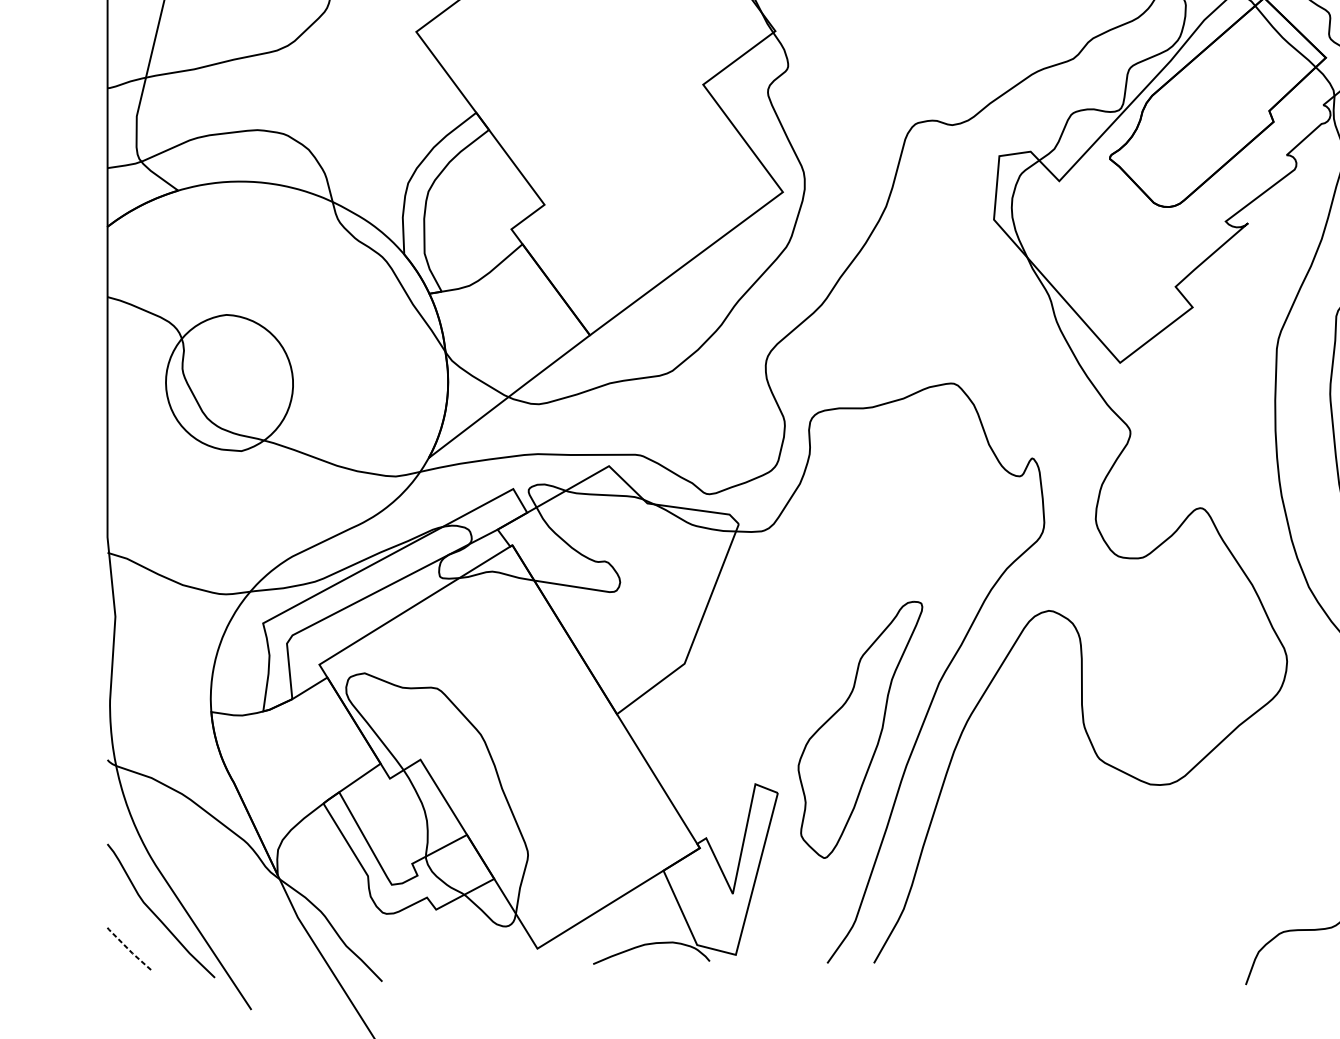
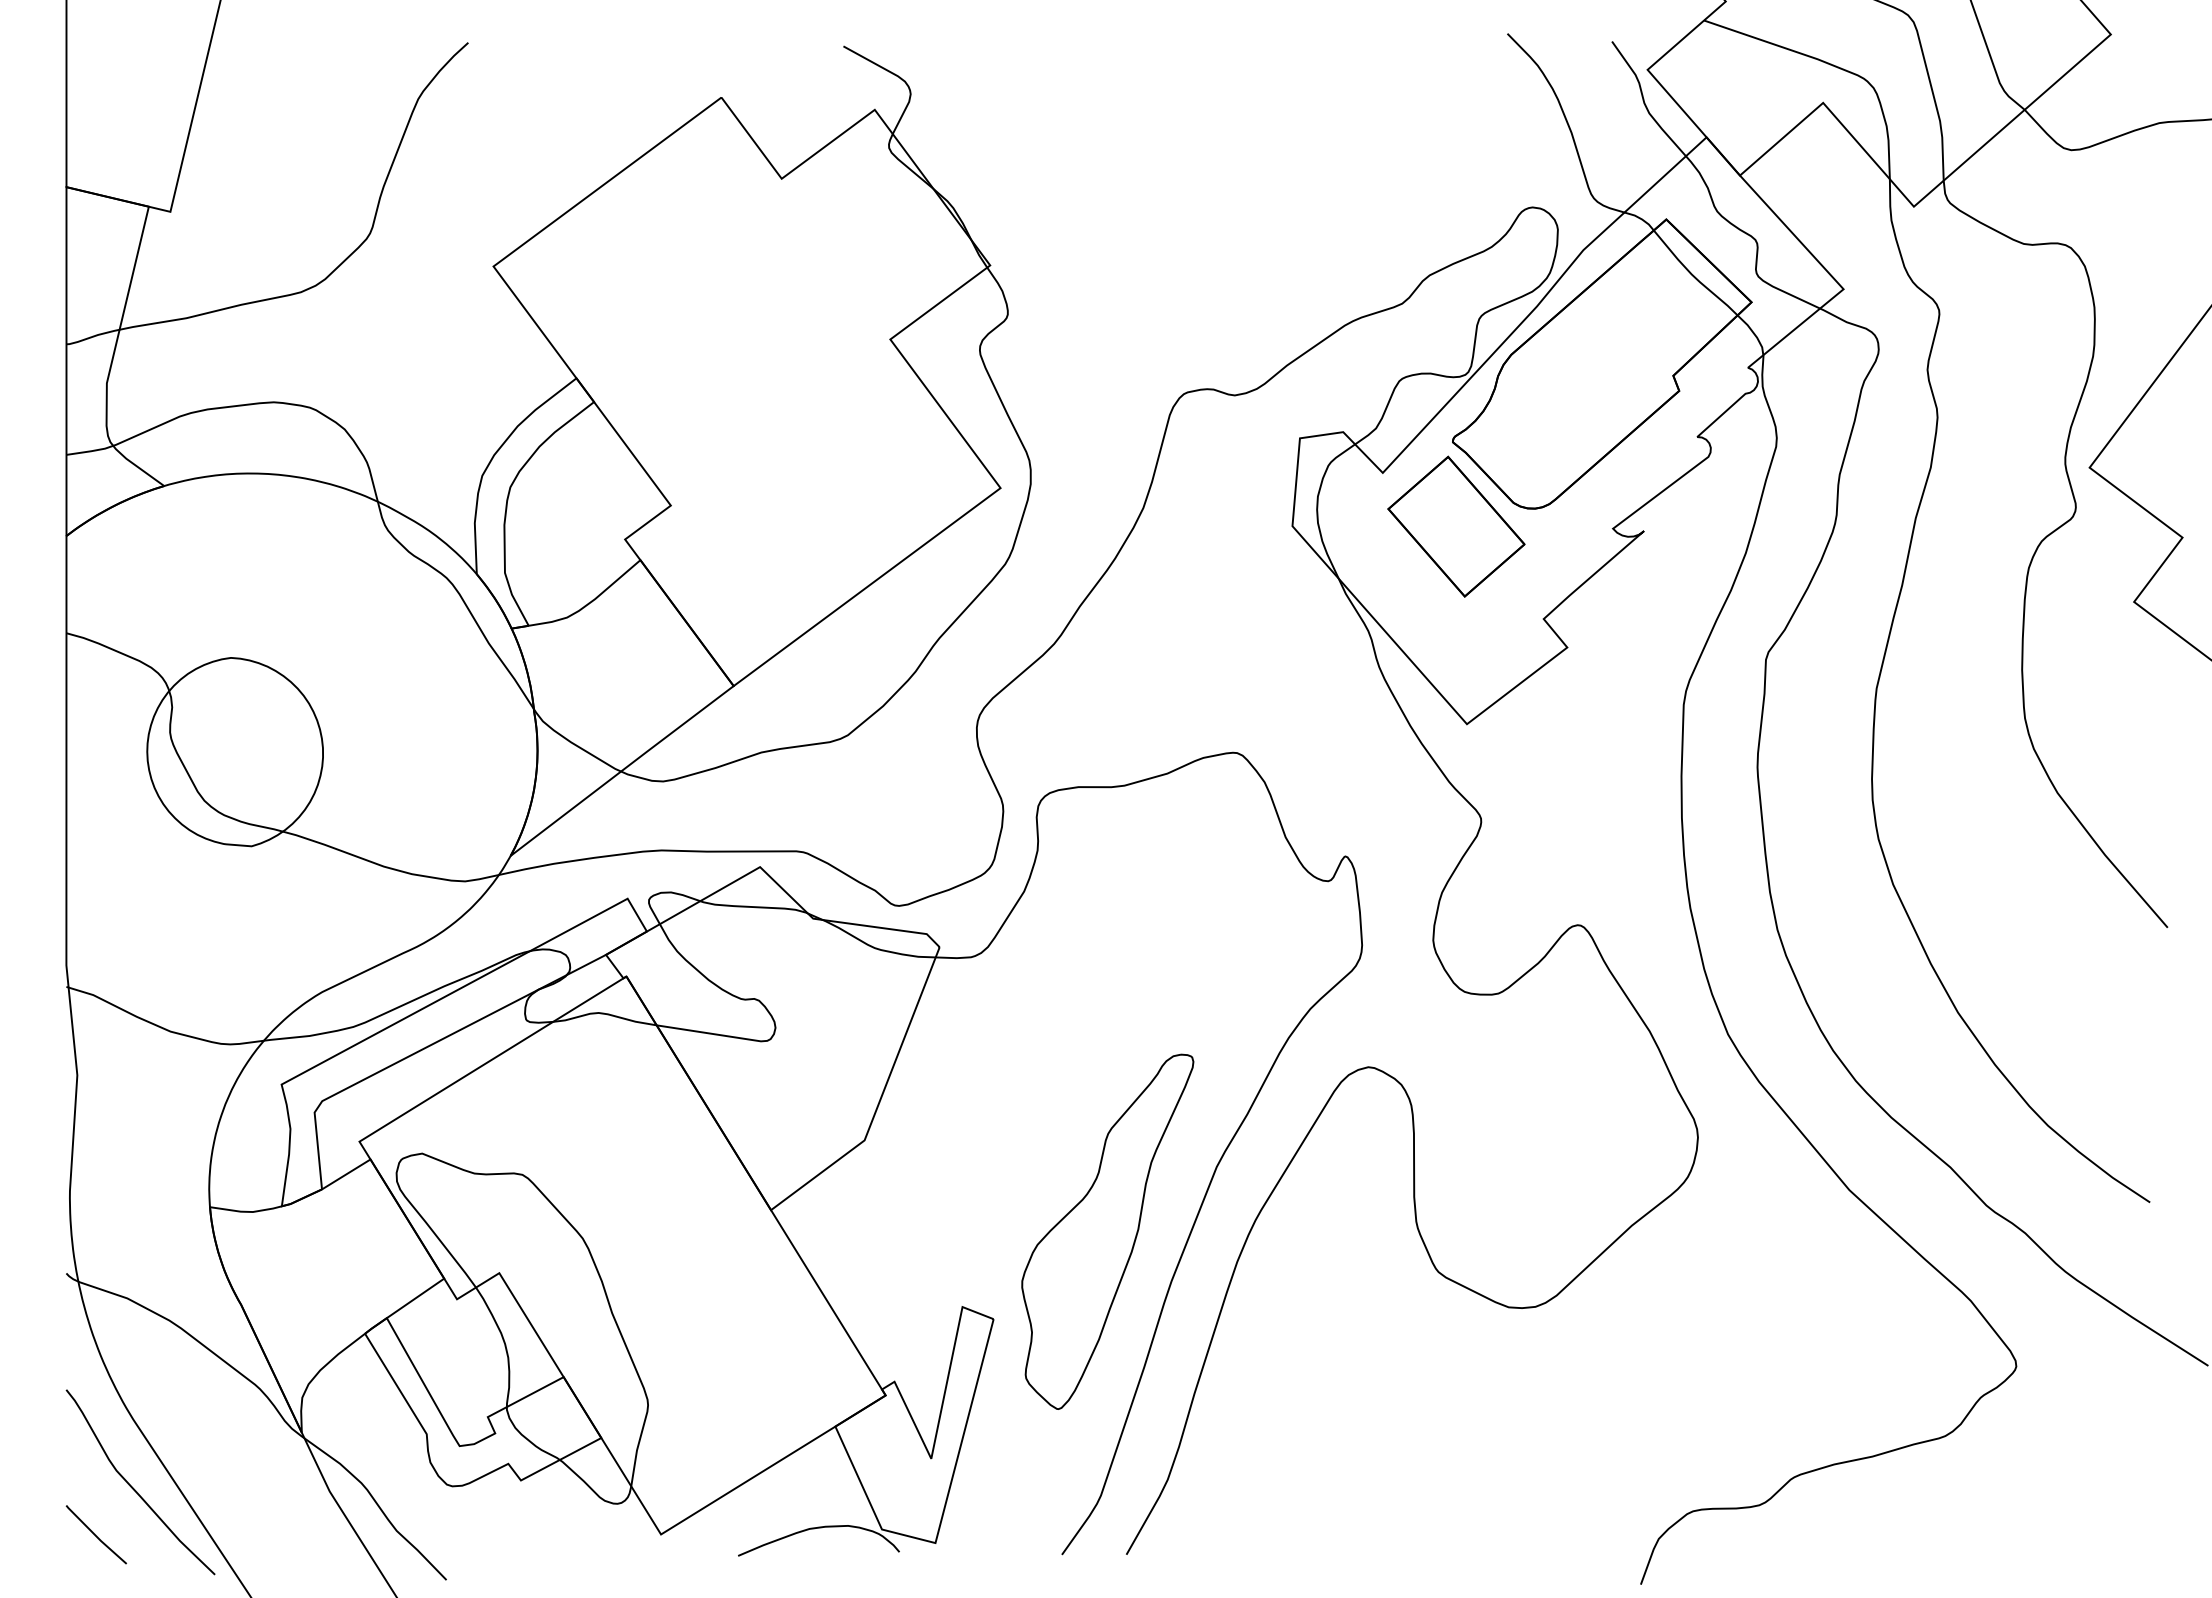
part: (1112, 219) -> (1456, 526), added
line: (128, 949) -> (95, 1535), dashed -> solid

